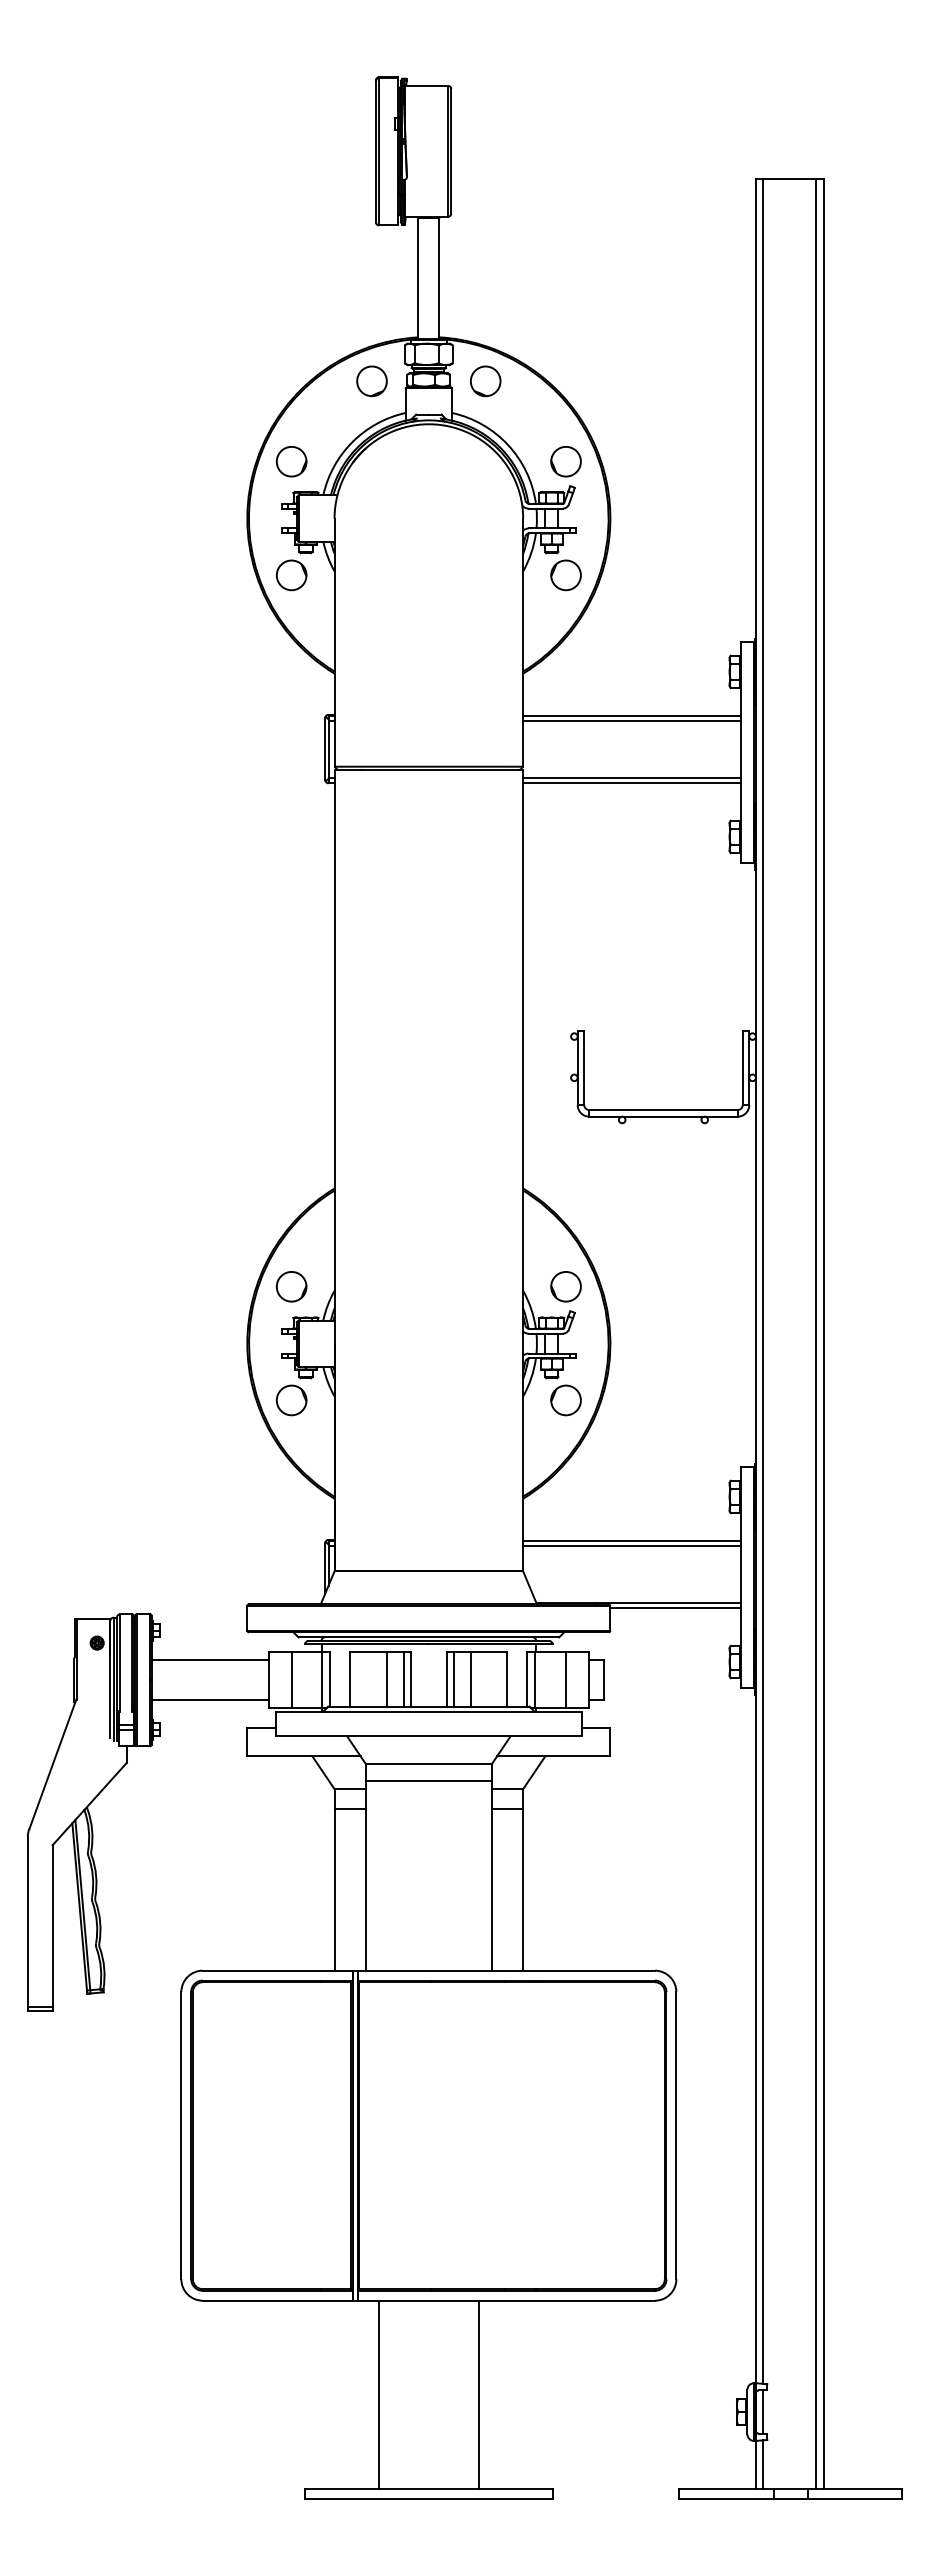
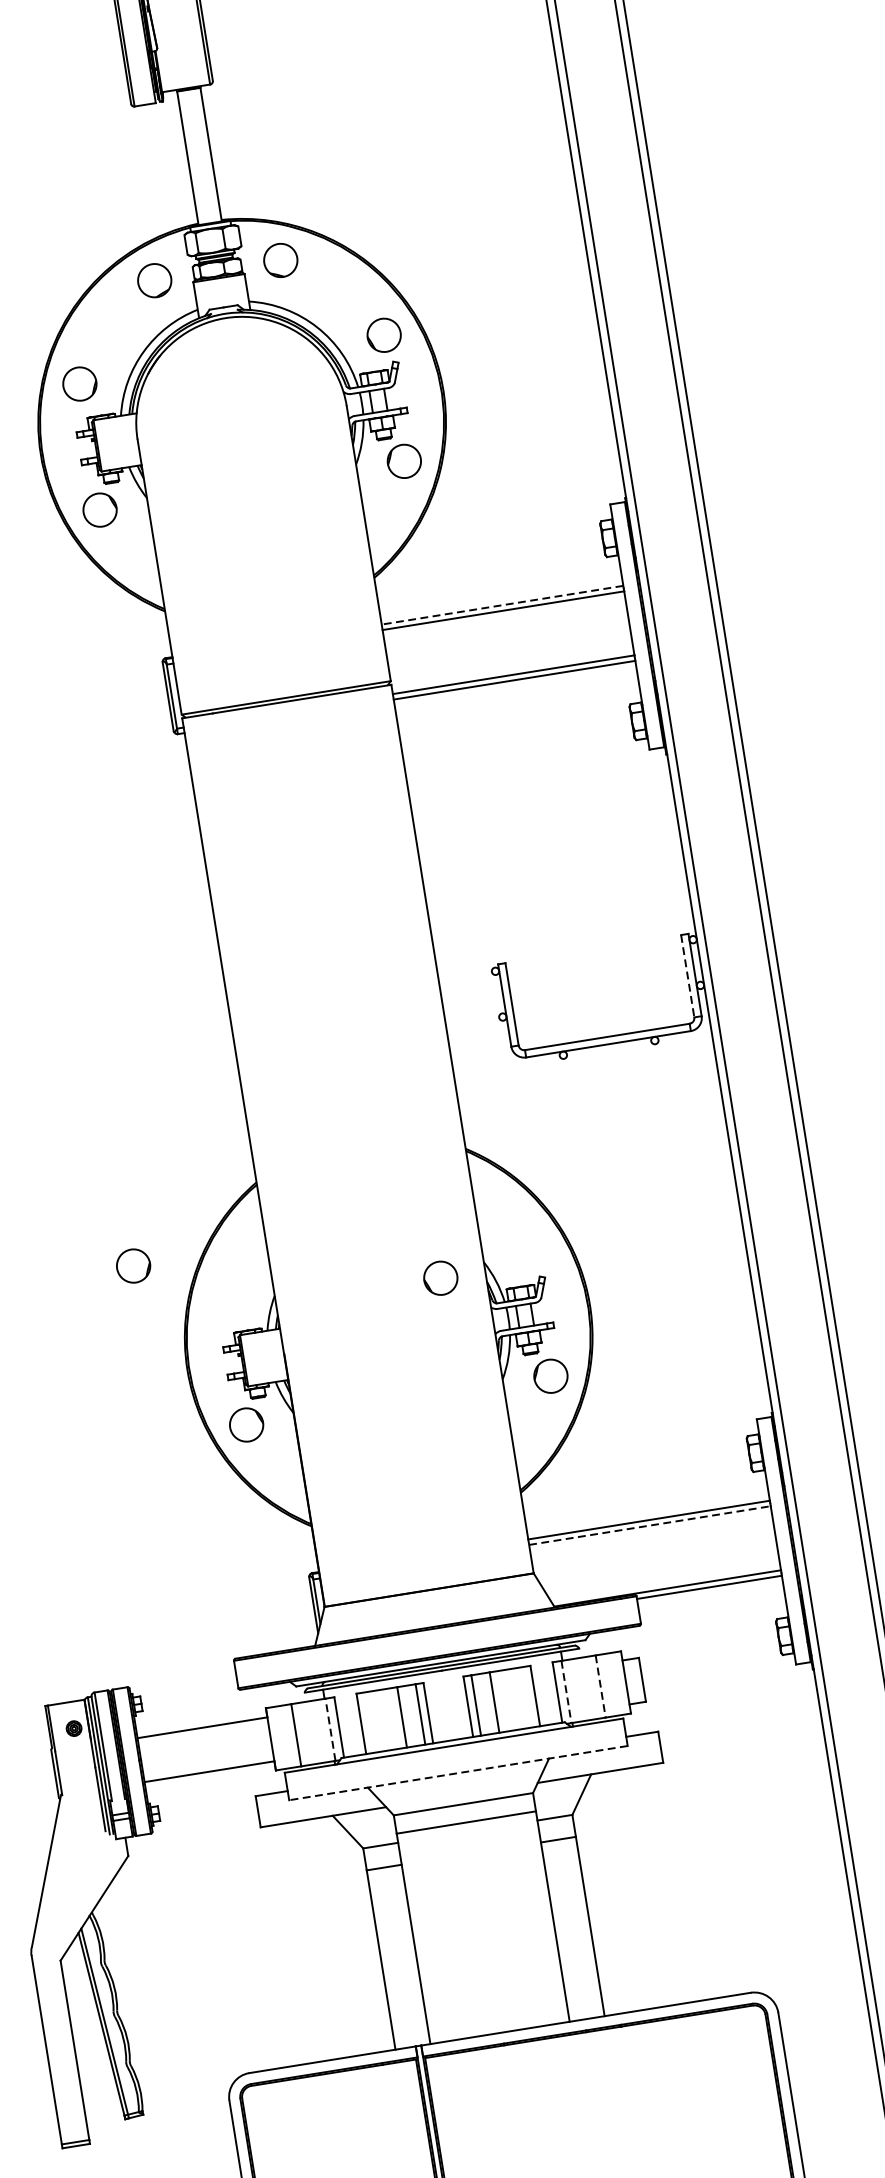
line: (632, 715) -> (502, 604), solid -> dashed
line: (742, 1068) -> (687, 976), solid -> dashed
part: (291, 1286) -> (133, 1265), moved
circle: (565, 1286) -> (440, 1278), moved
line: (632, 1545) -> (650, 1525), solid -> dashed
line: (322, 1679) -> (330, 1728), solid -> dashed
line: (535, 1680) -> (566, 1692), solid -> dashed
line: (566, 1680) -> (601, 1686), solid -> dashed
line: (428, 1736) -> (458, 1773), solid -> dashed

